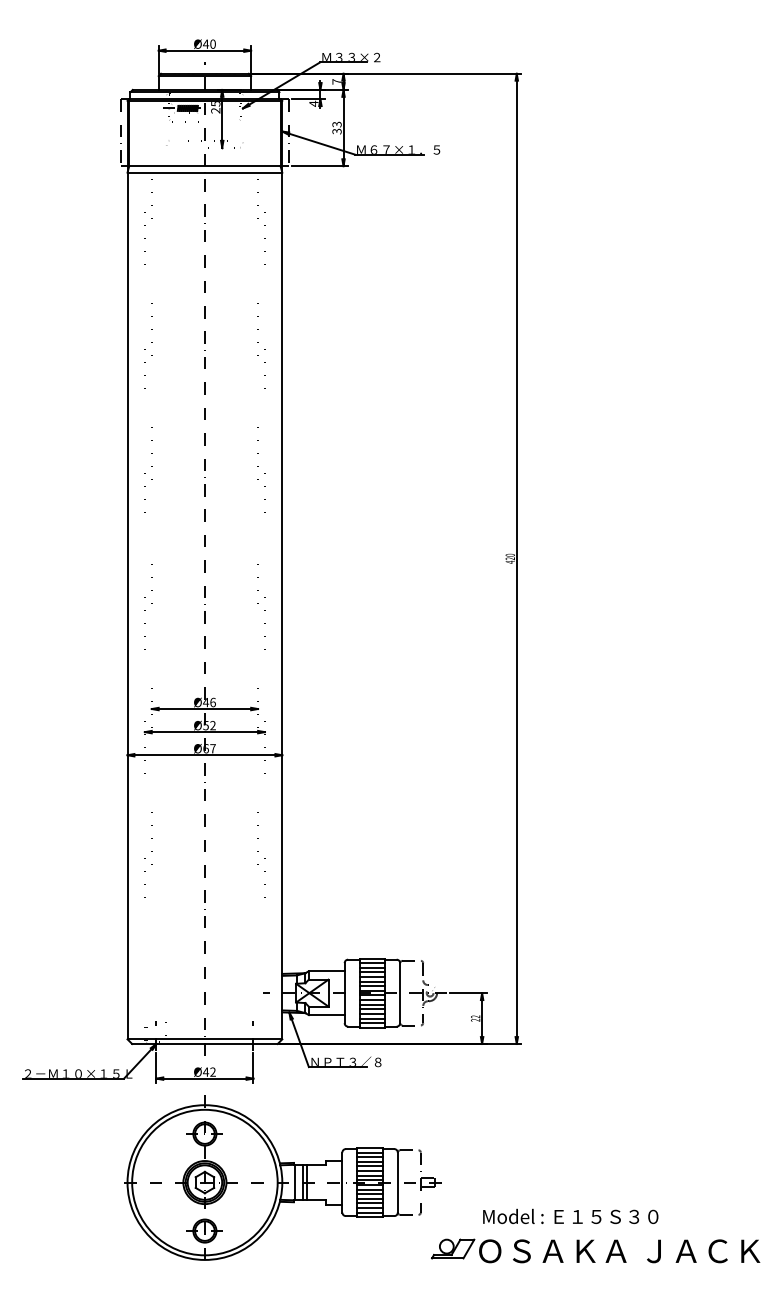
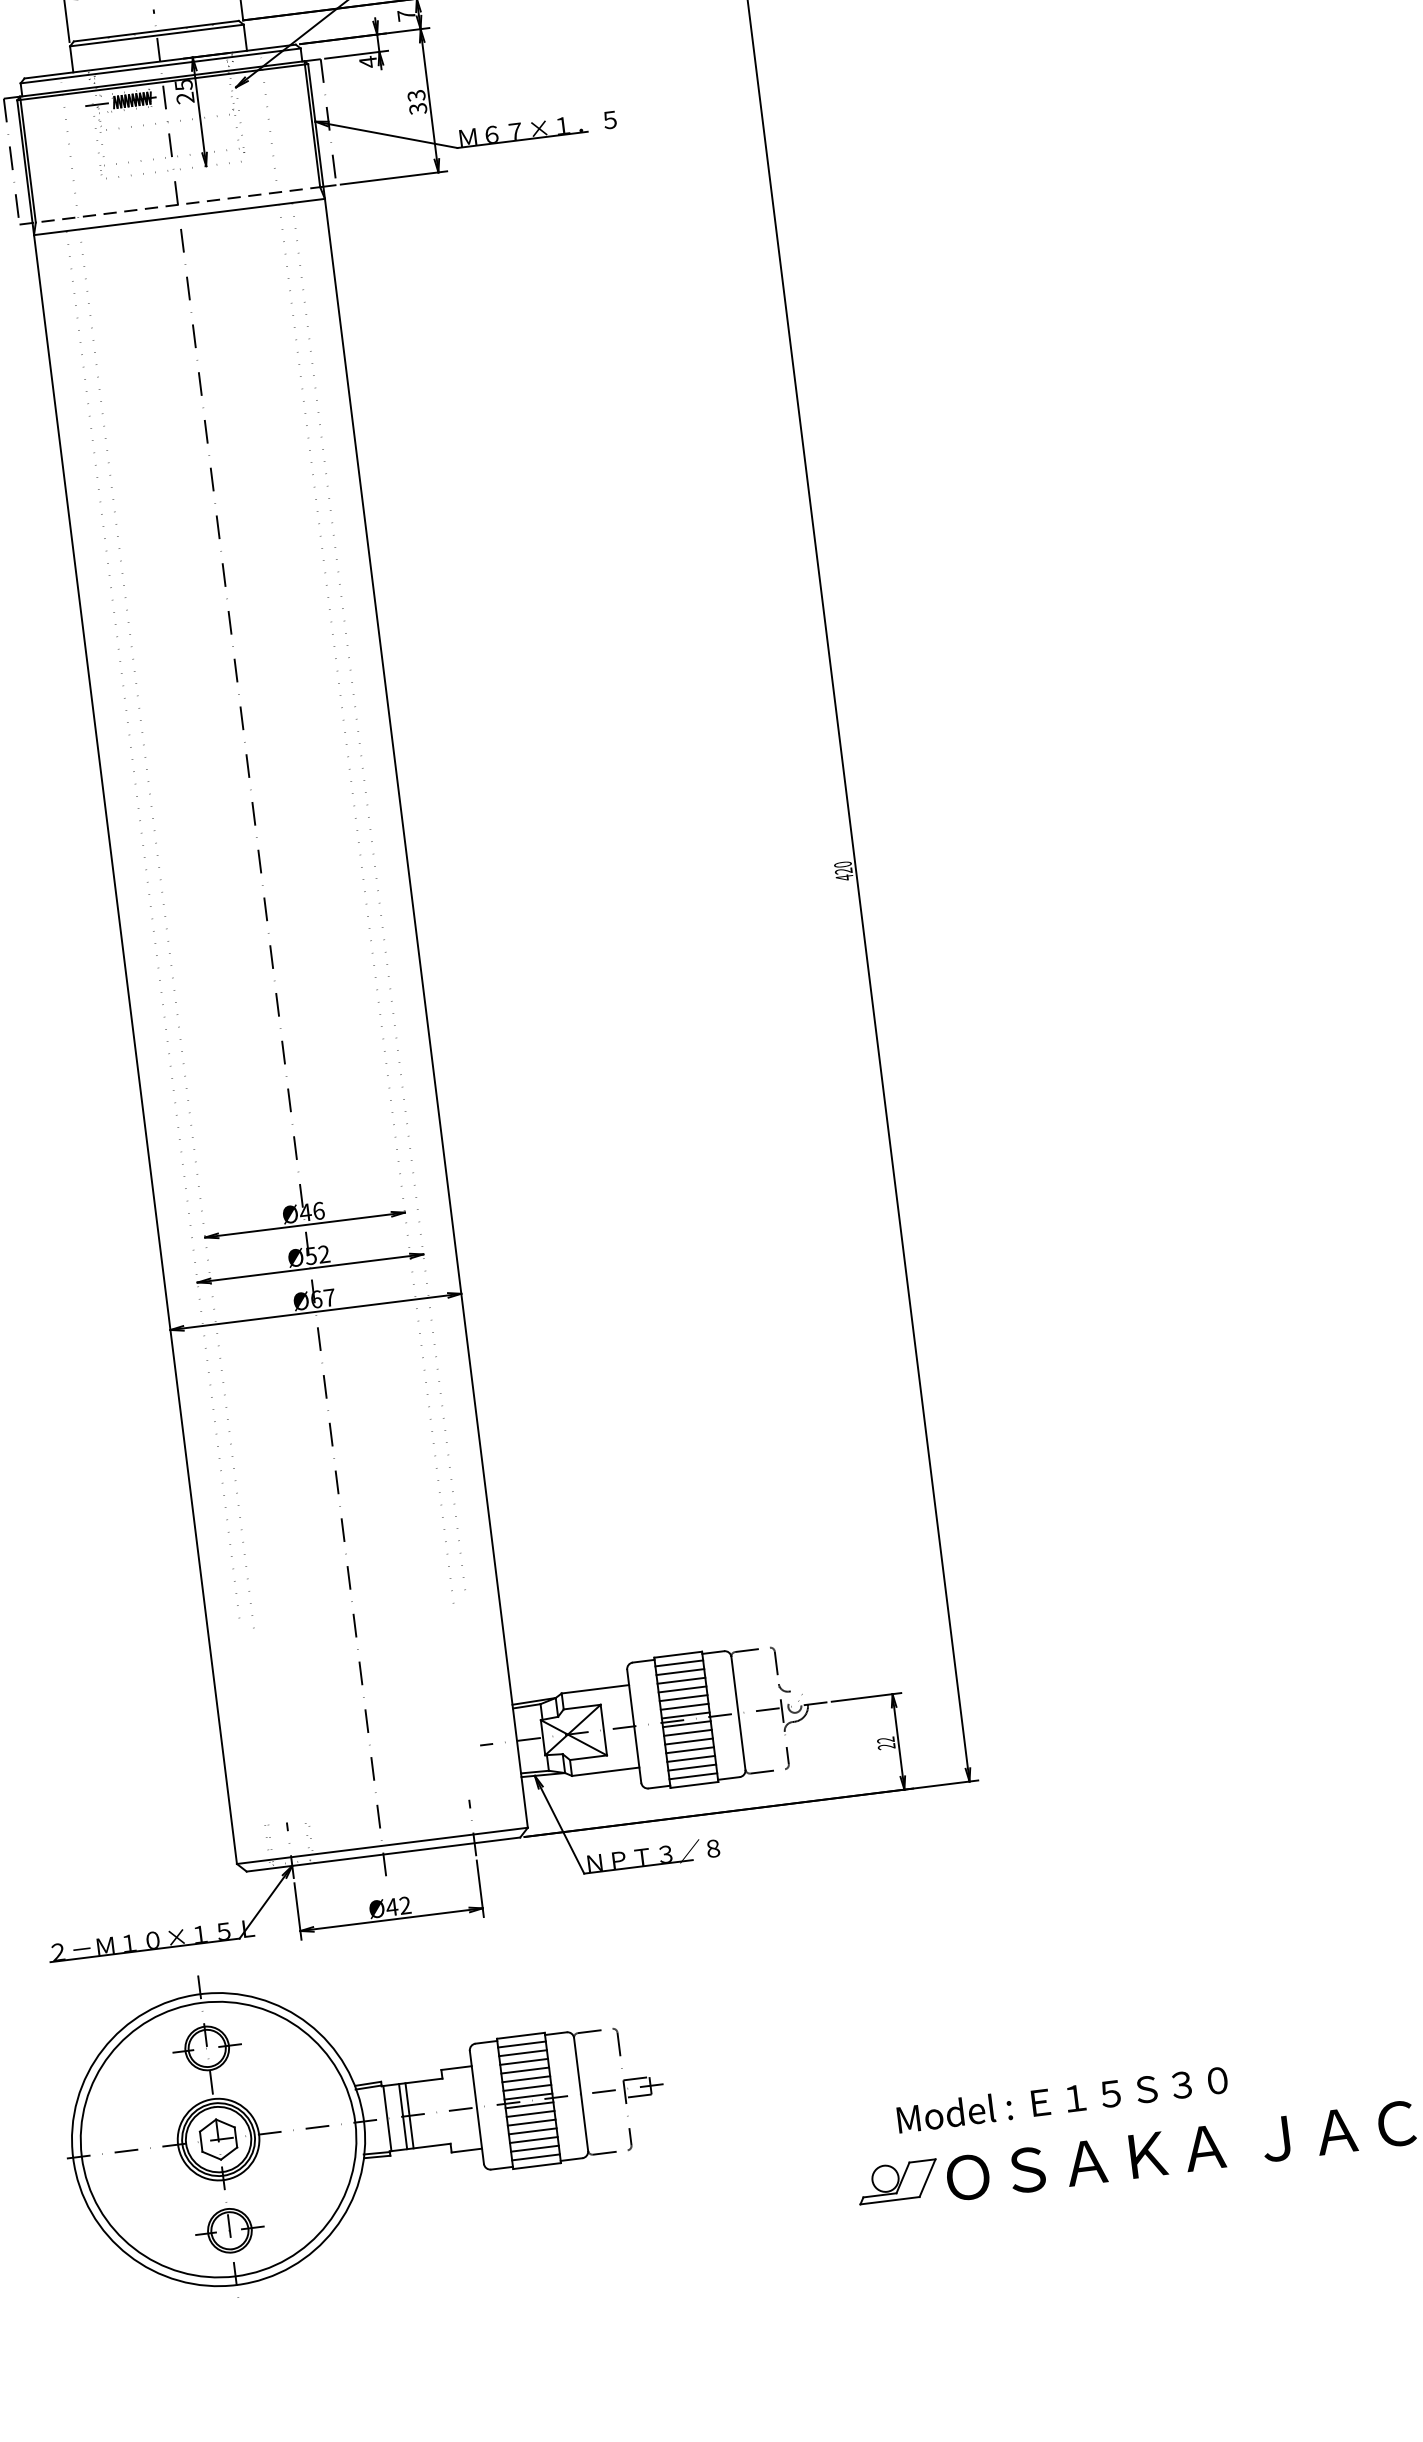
line: (204, 166) -> (177, 205), solid -> dashed
part: (282, 1177) -> (363, 2111), moved
text: (570, 1216) -> (1062, 2099), moved

